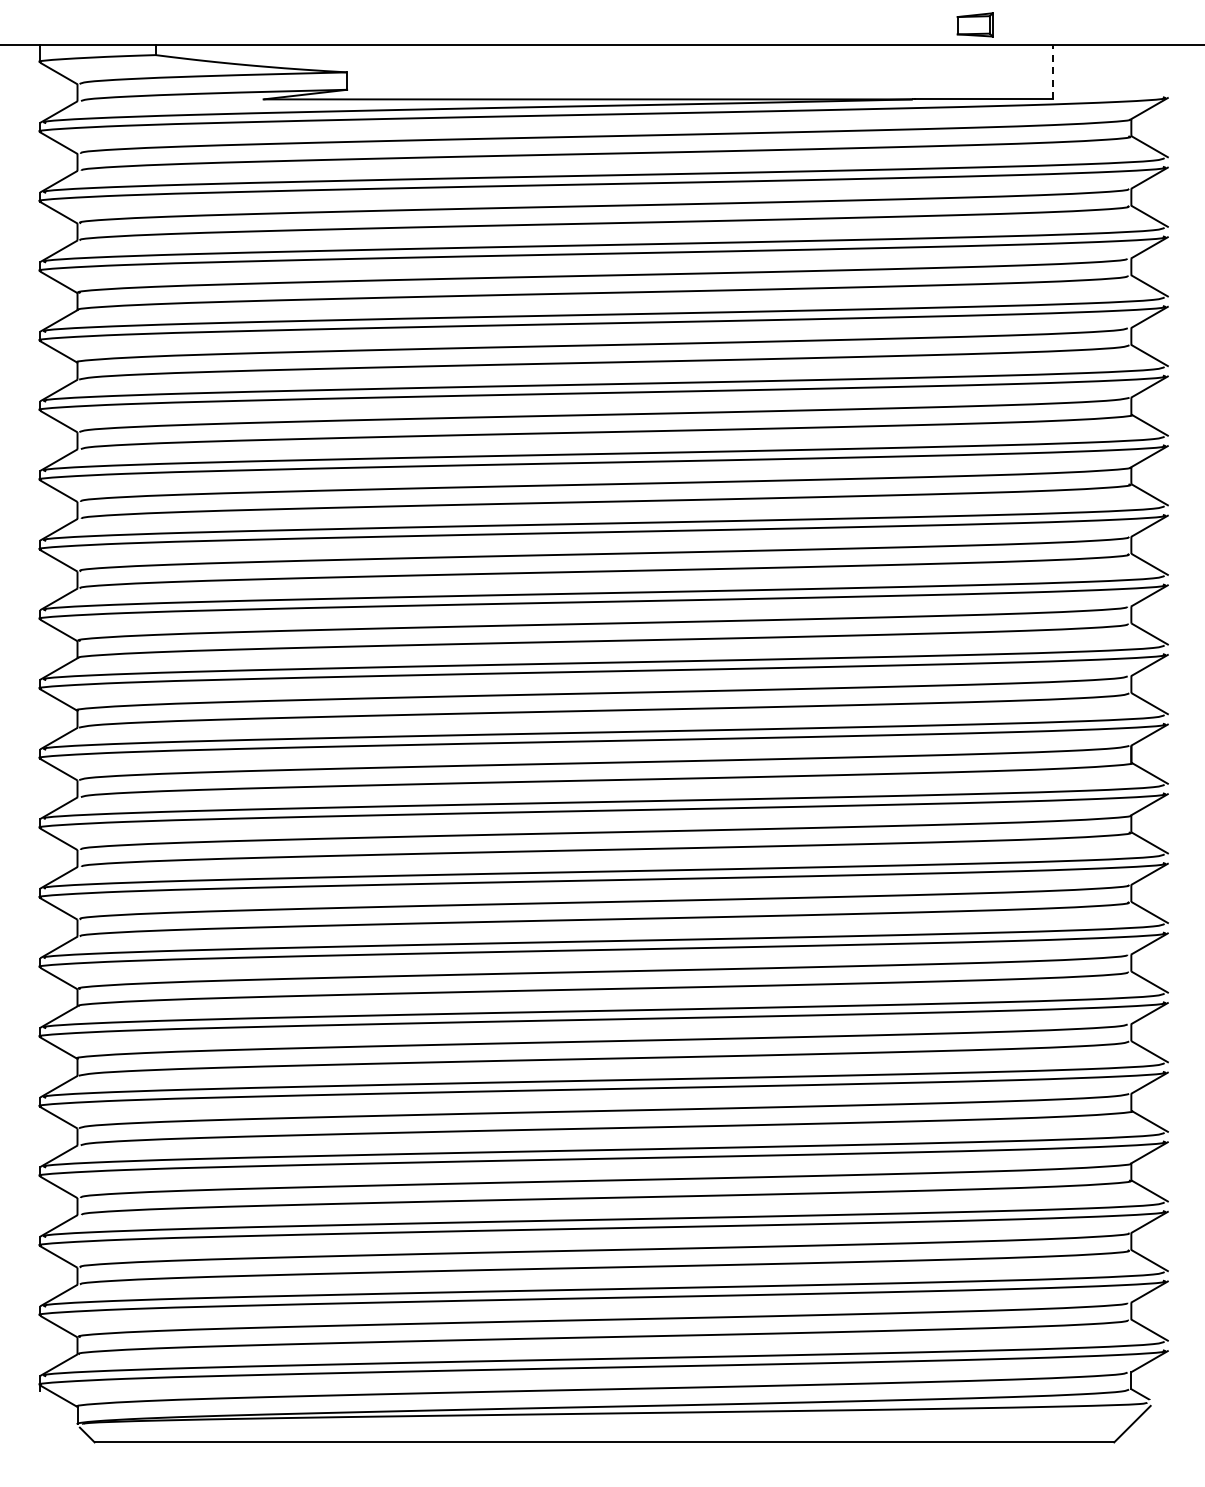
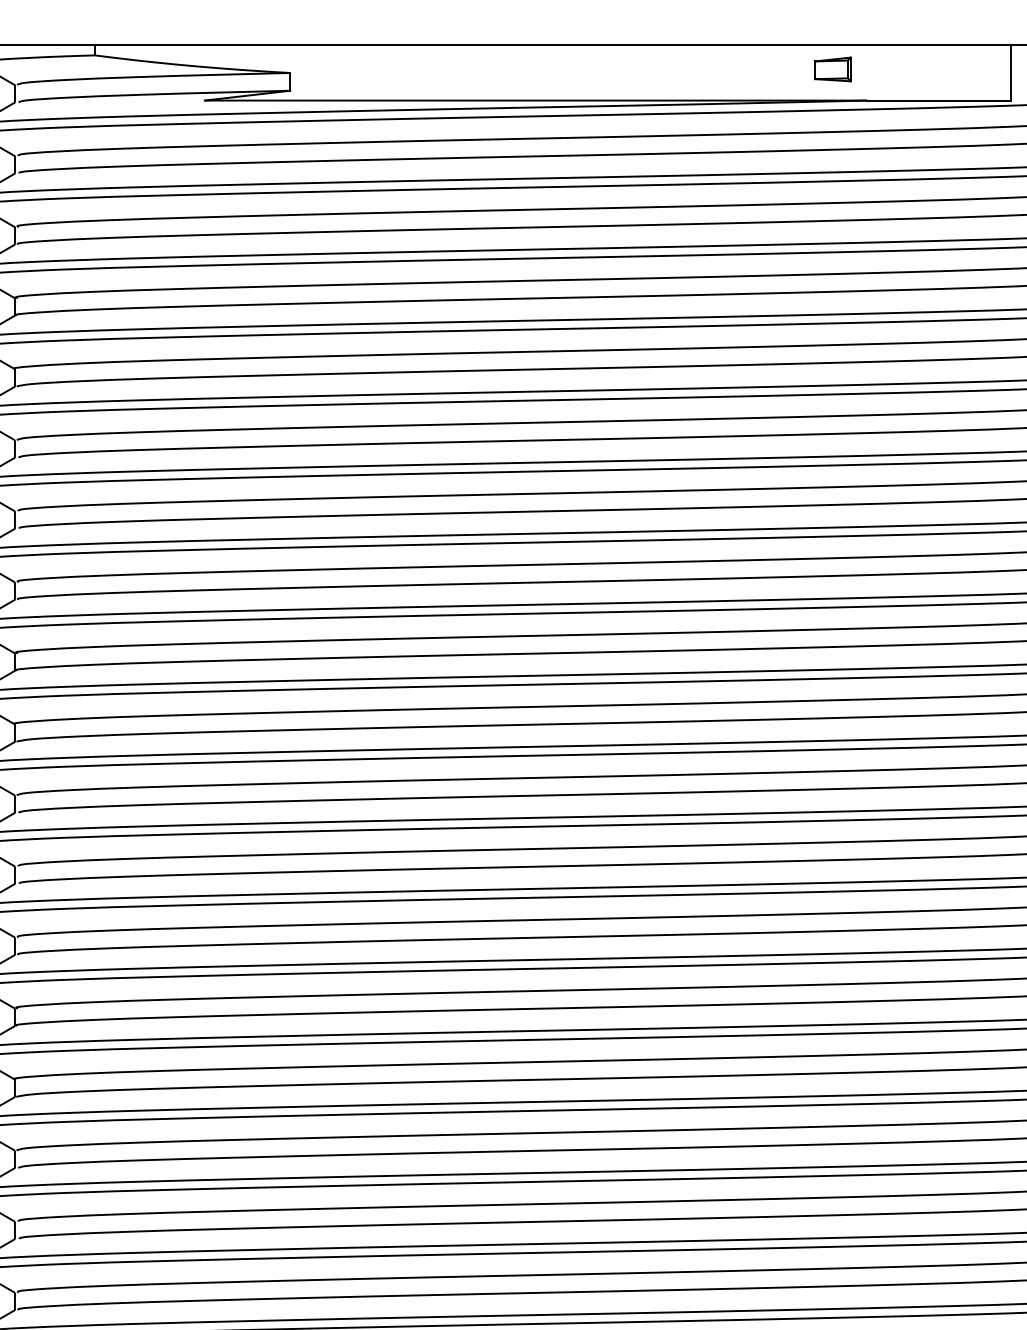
part: (974, 24) -> (832, 69), moved
line: (1053, 71) -> (1010, 72), dashed -> solid

